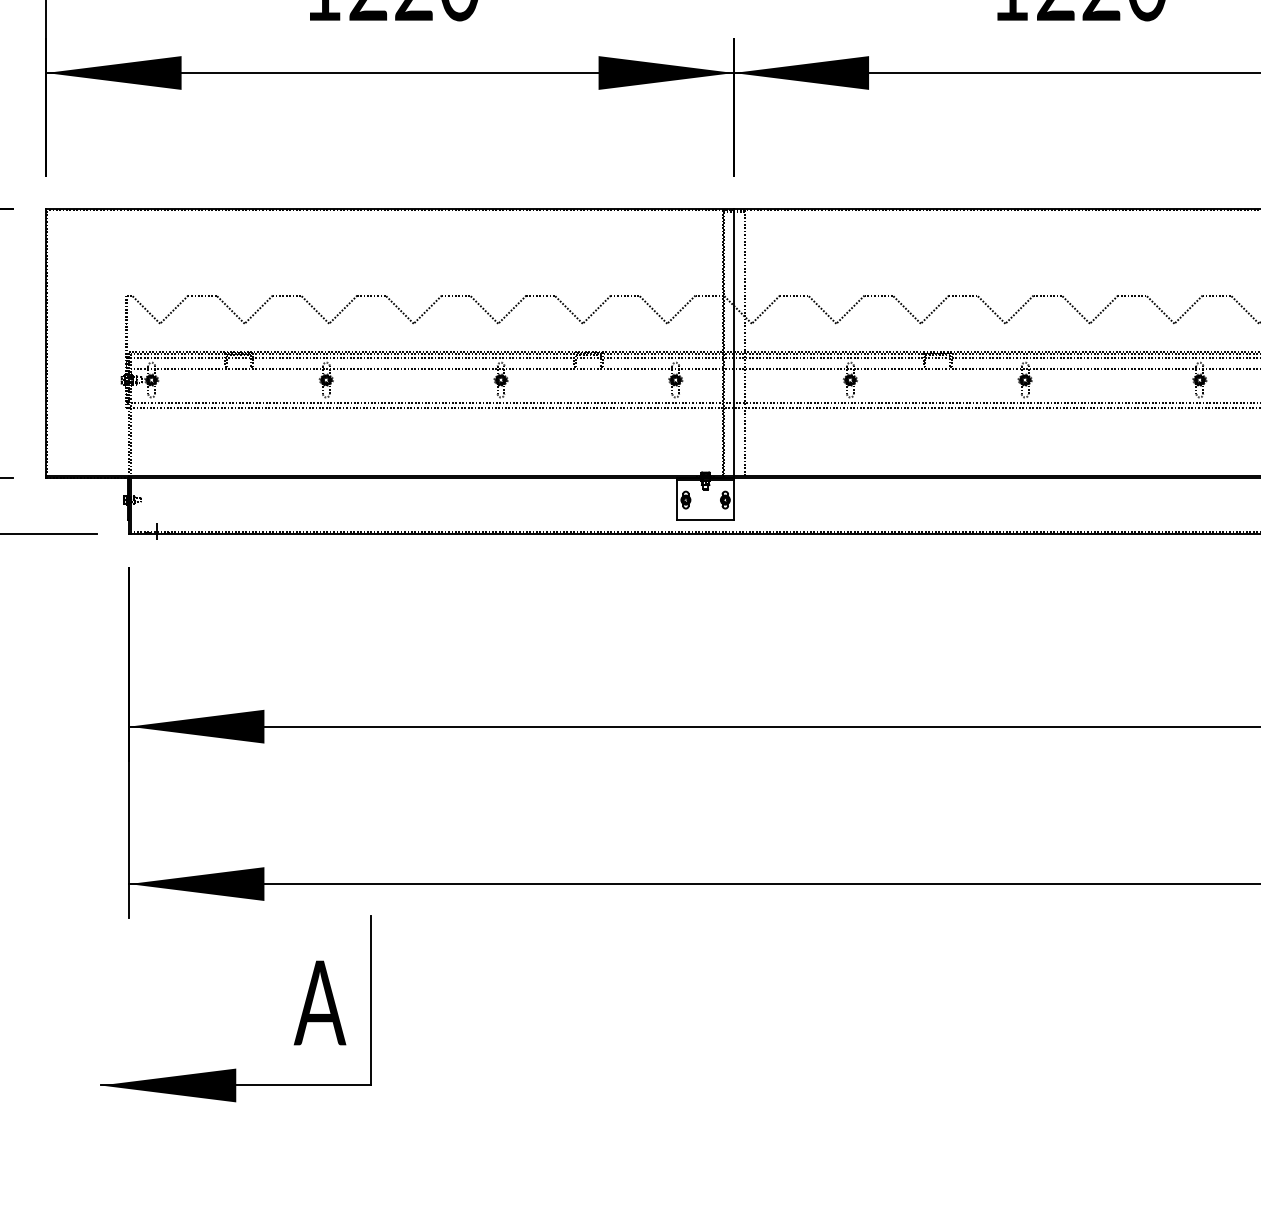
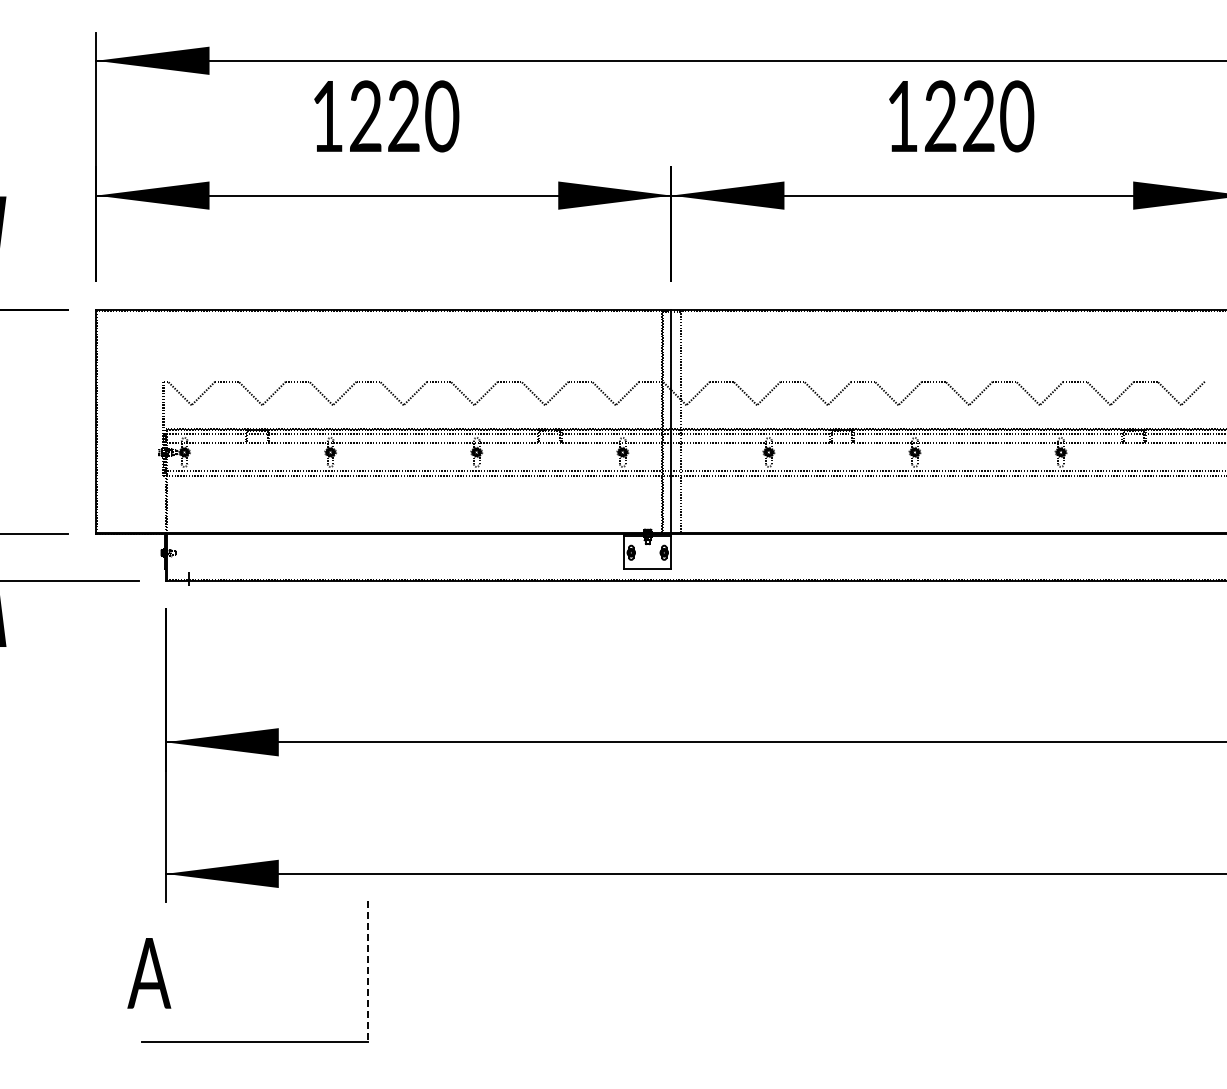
line: (371, 1000) -> (368, 971), solid -> dashed
text: (320, 1003) -> (149, 973), moved
fill: (168, 1085) -> (198, 1042), removed

